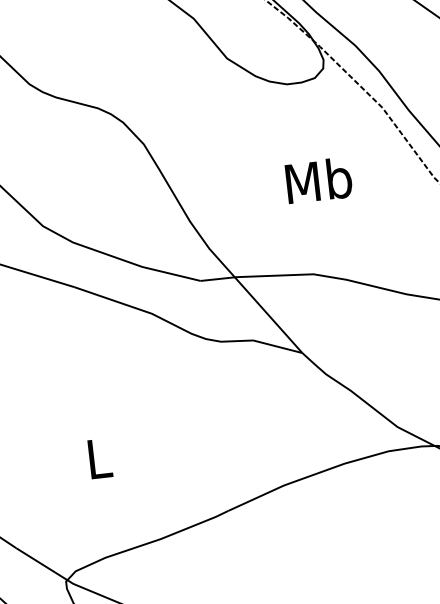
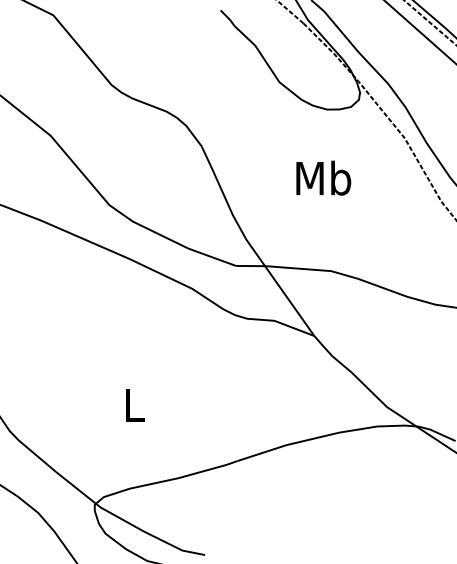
text: (318, 179) -> (323, 177), moved

